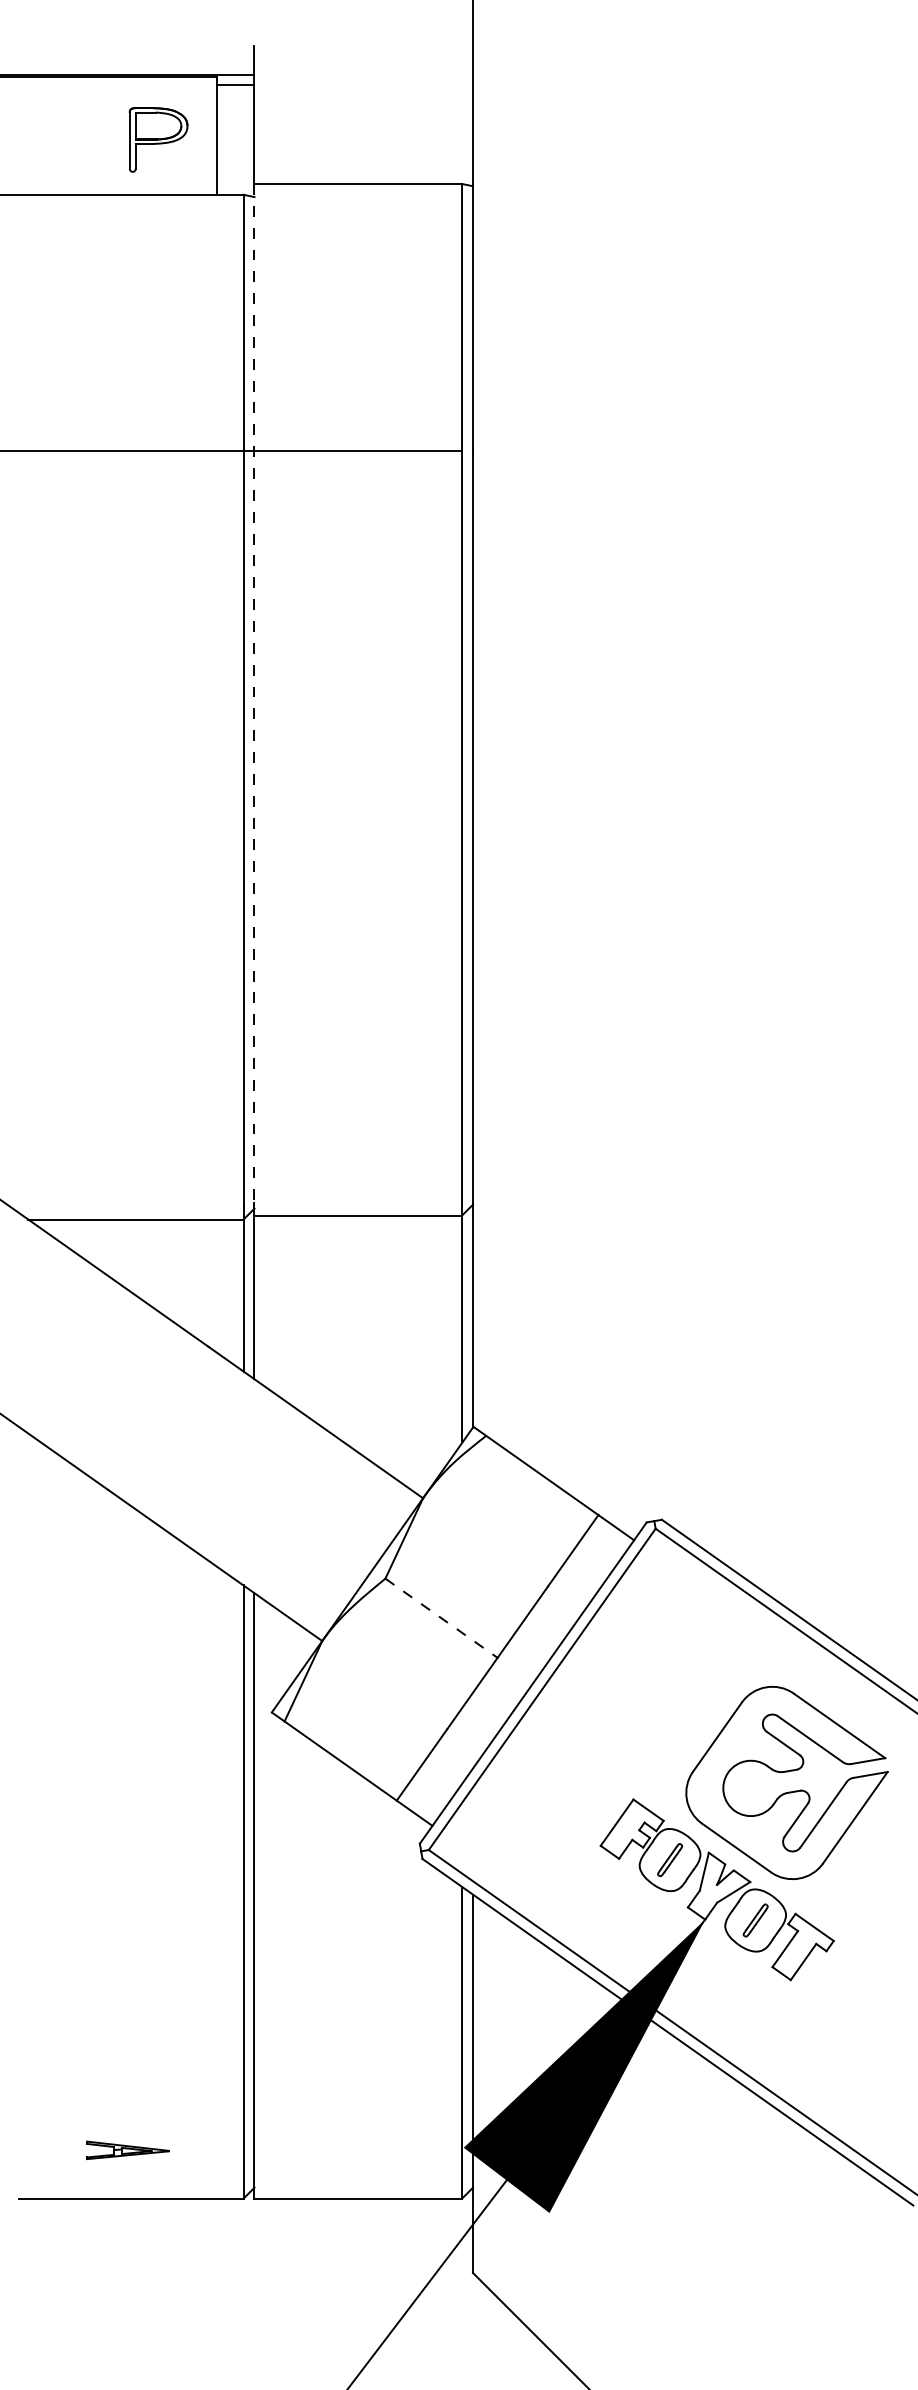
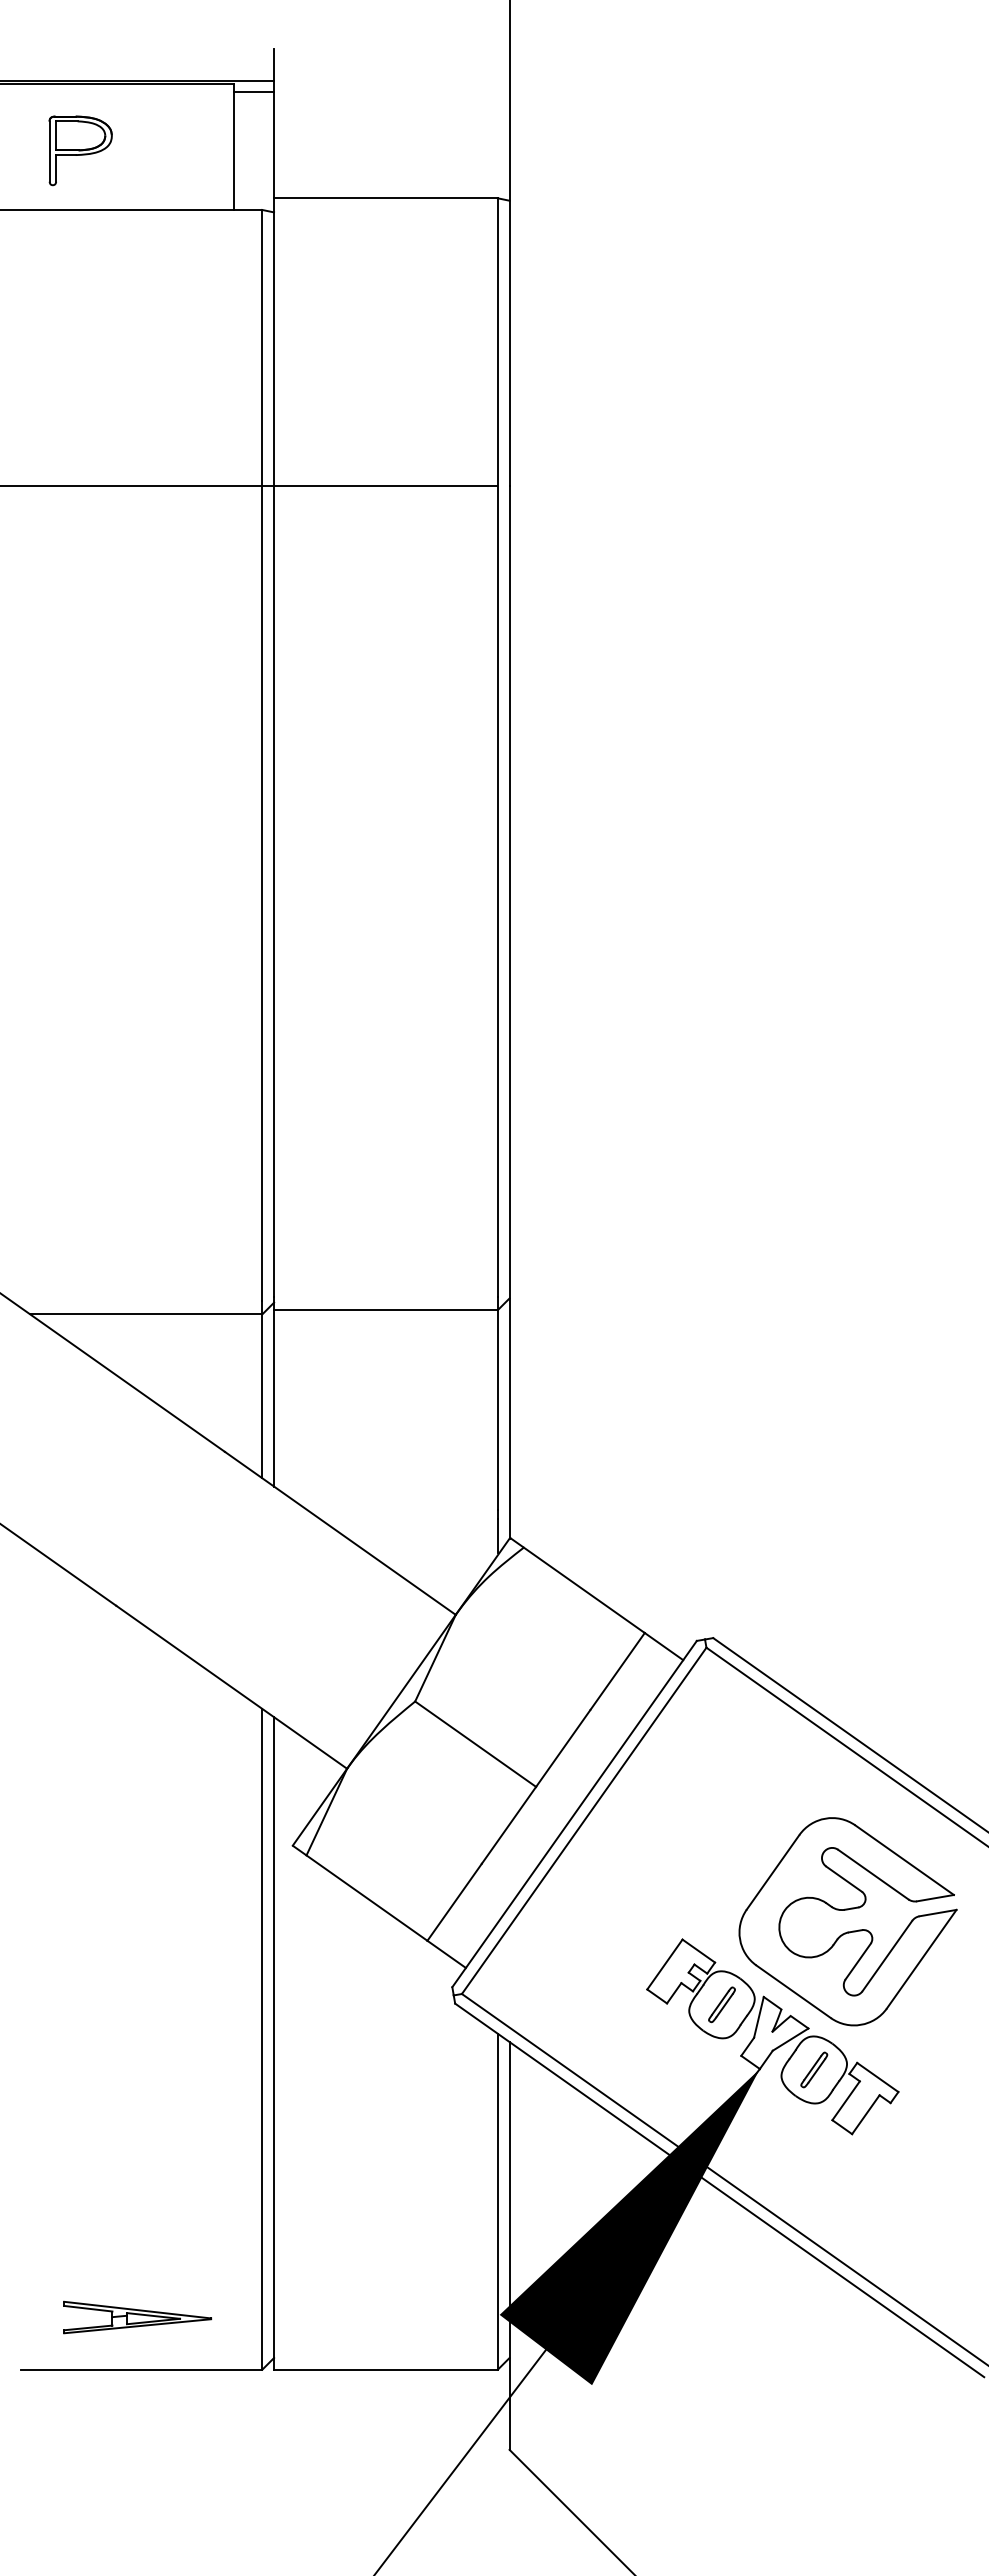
part: (158, 139) -> (80, 150), moved
line: (254, 694) -> (274, 748), dashed -> solid
line: (442, 1618) -> (476, 1744), dashed -> solid
part: (127, 2150) -> (137, 2317), size x1.67

